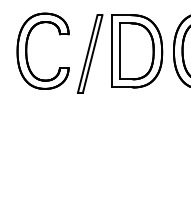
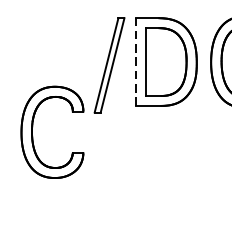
part: (27, 50) -> (33, 131), moved
line: (111, 50) -> (135, 61), solid -> dashed

